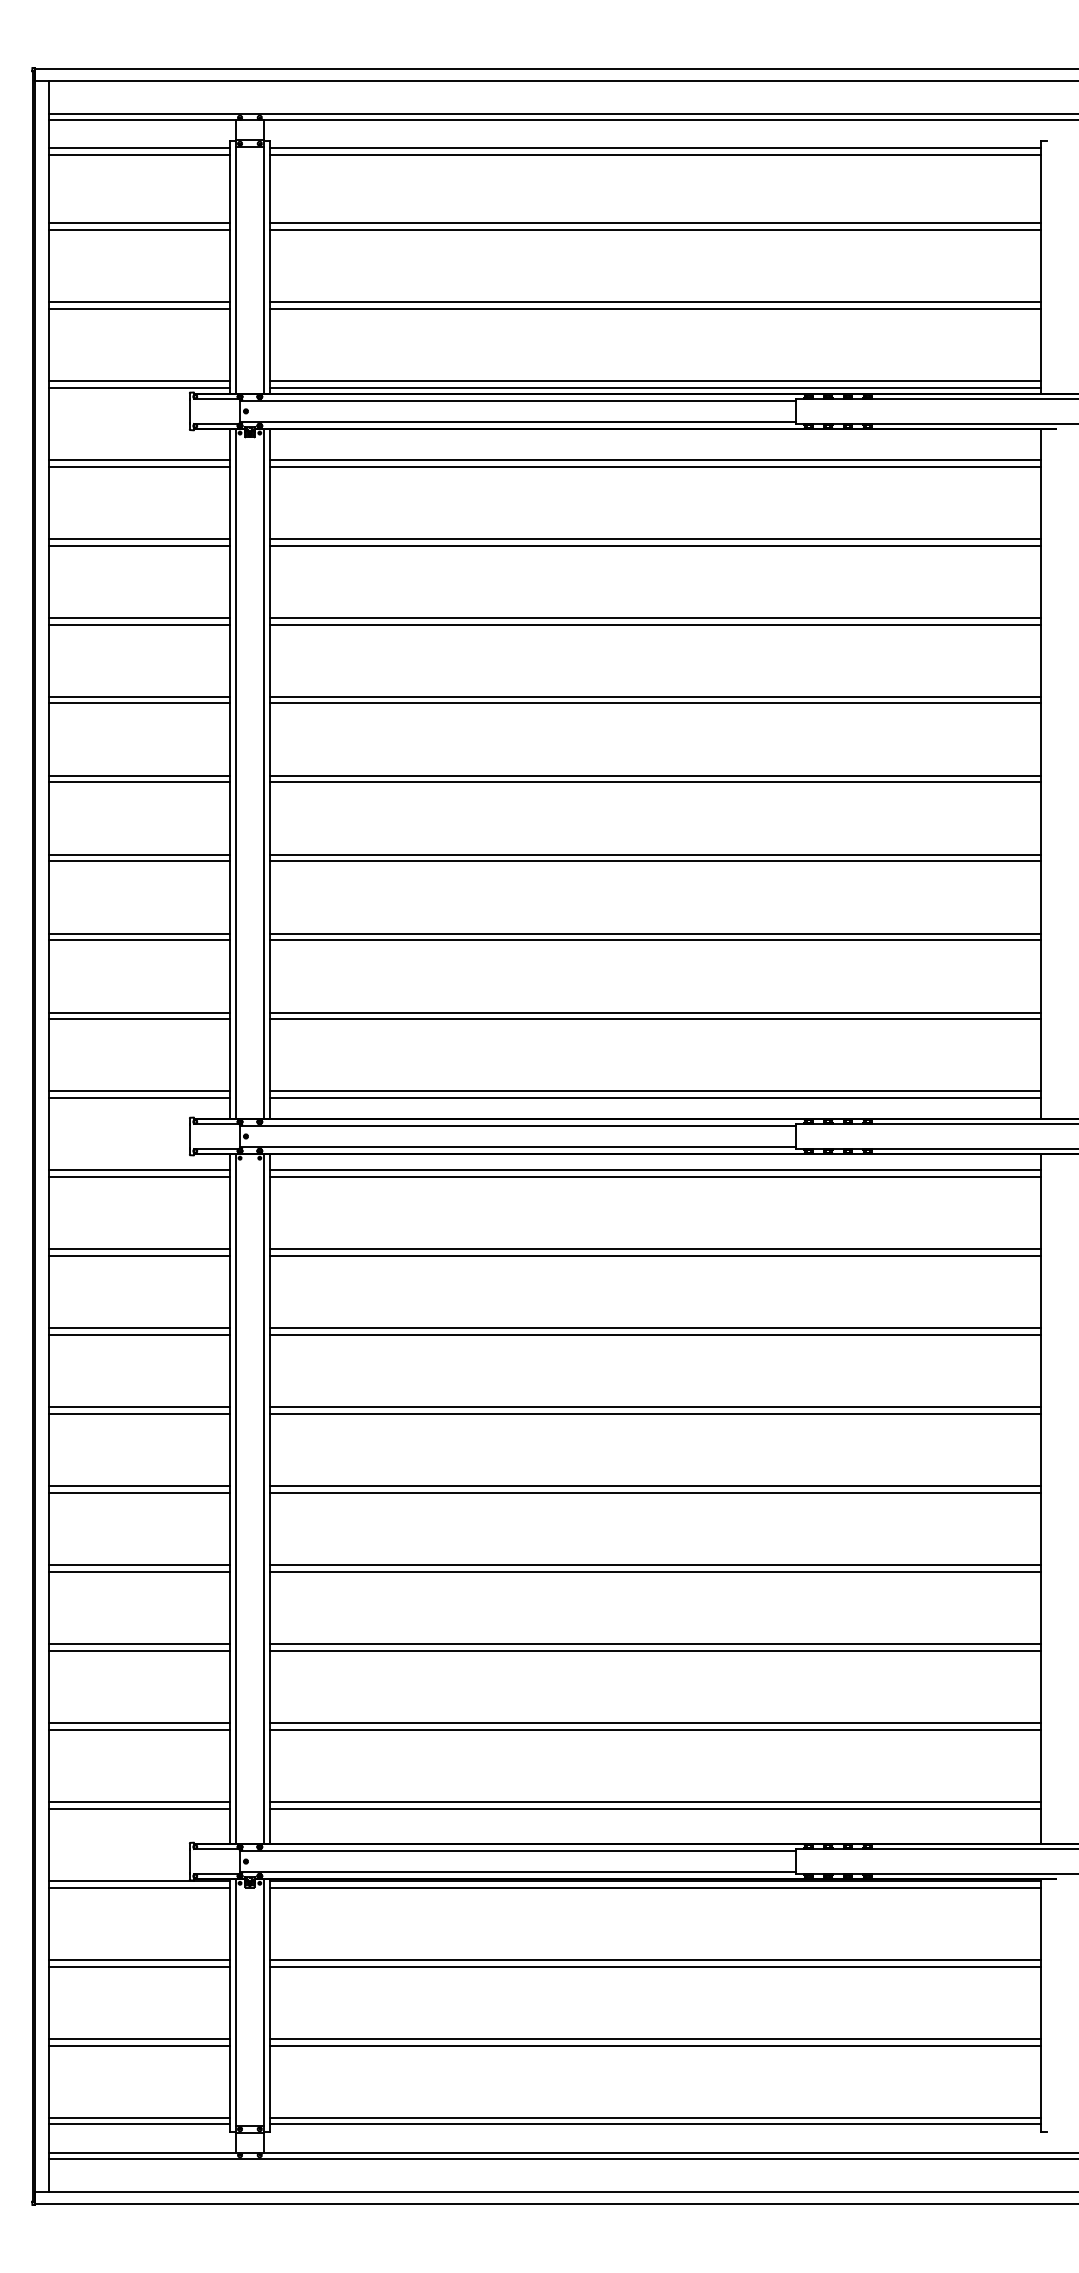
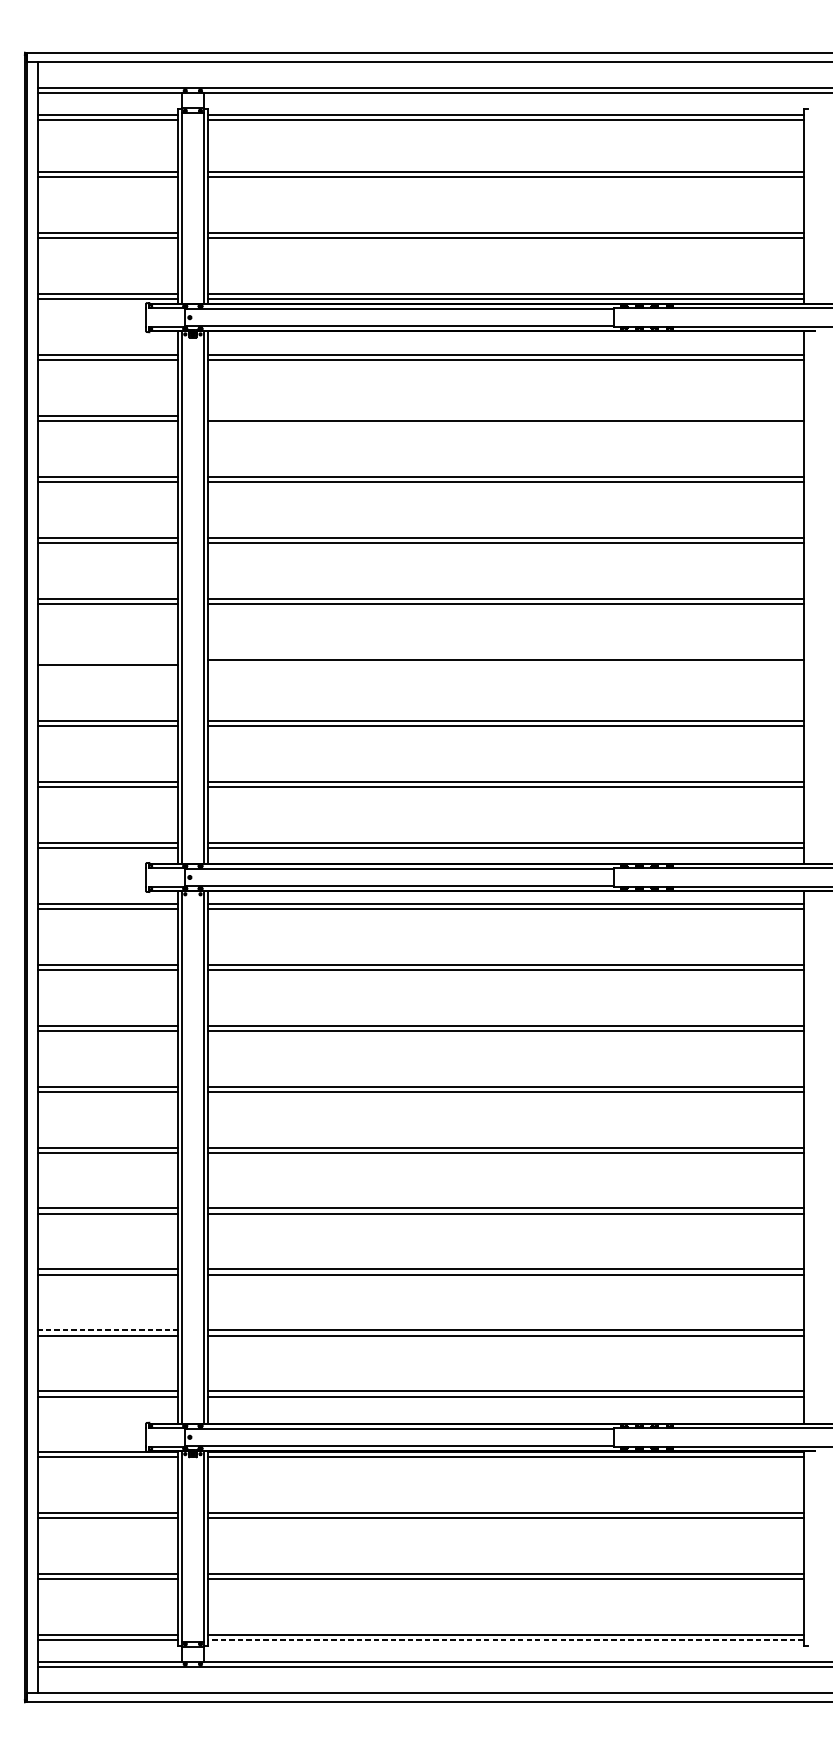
line: (655, 538) -> (506, 415), removed
line: (139, 854) -> (107, 659), removed
line: (655, 861) -> (506, 665), removed
line: (139, 1723) -> (107, 1330), solid -> dashed
line: (655, 2124) -> (506, 1640), solid -> dashed

